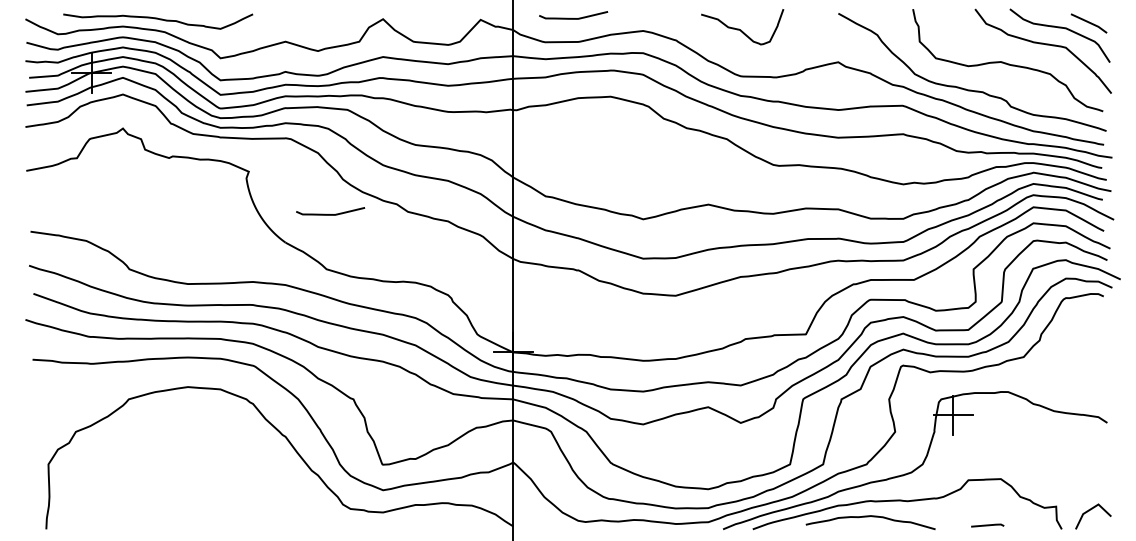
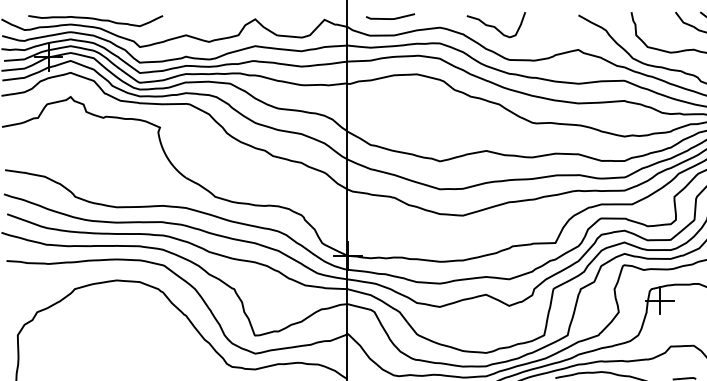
curve: (741, 29) -> (495, 26), moved
curve: (330, 214) -> (217, 157), removed

